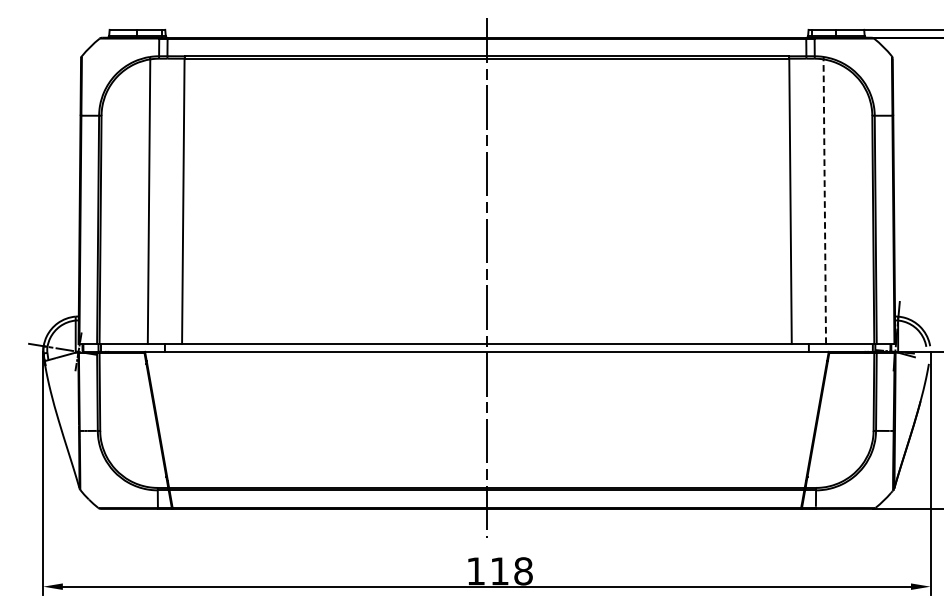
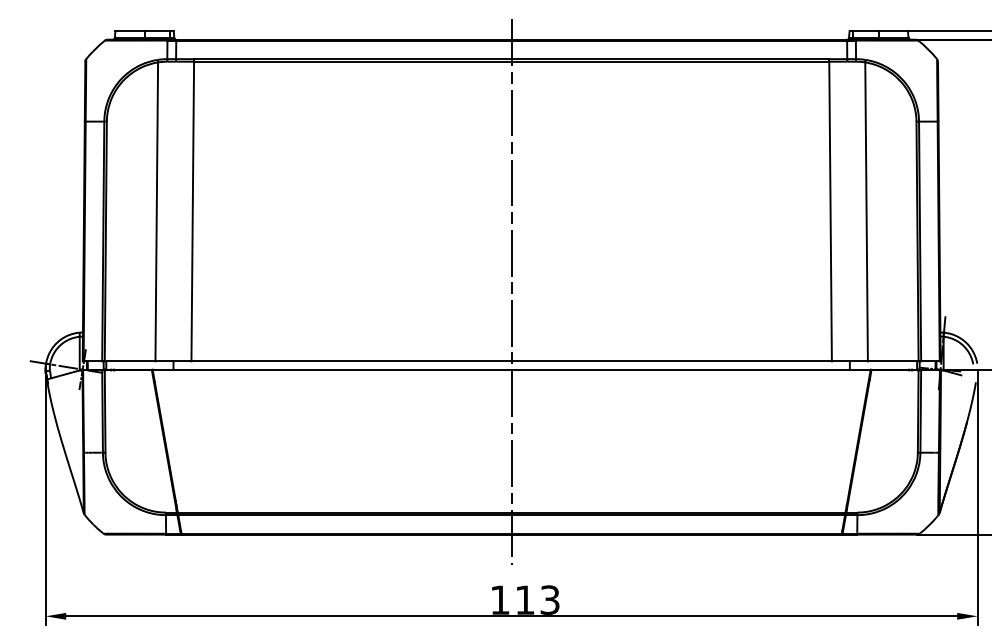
line: (824, 201) -> (866, 211), dashed -> solid
text: (522, 570) -> (549, 599), 118 -> 113

